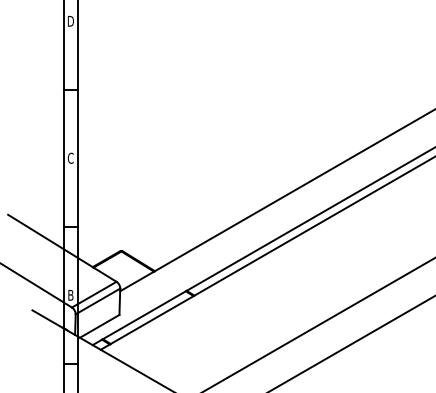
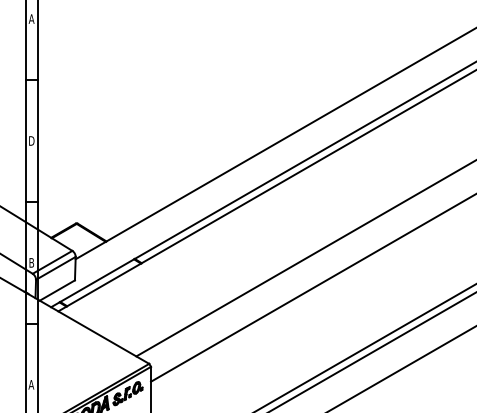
text: (70, 20) -> (31, 18), D -> A
text: (70, 157) -> (31, 140), C -> D

